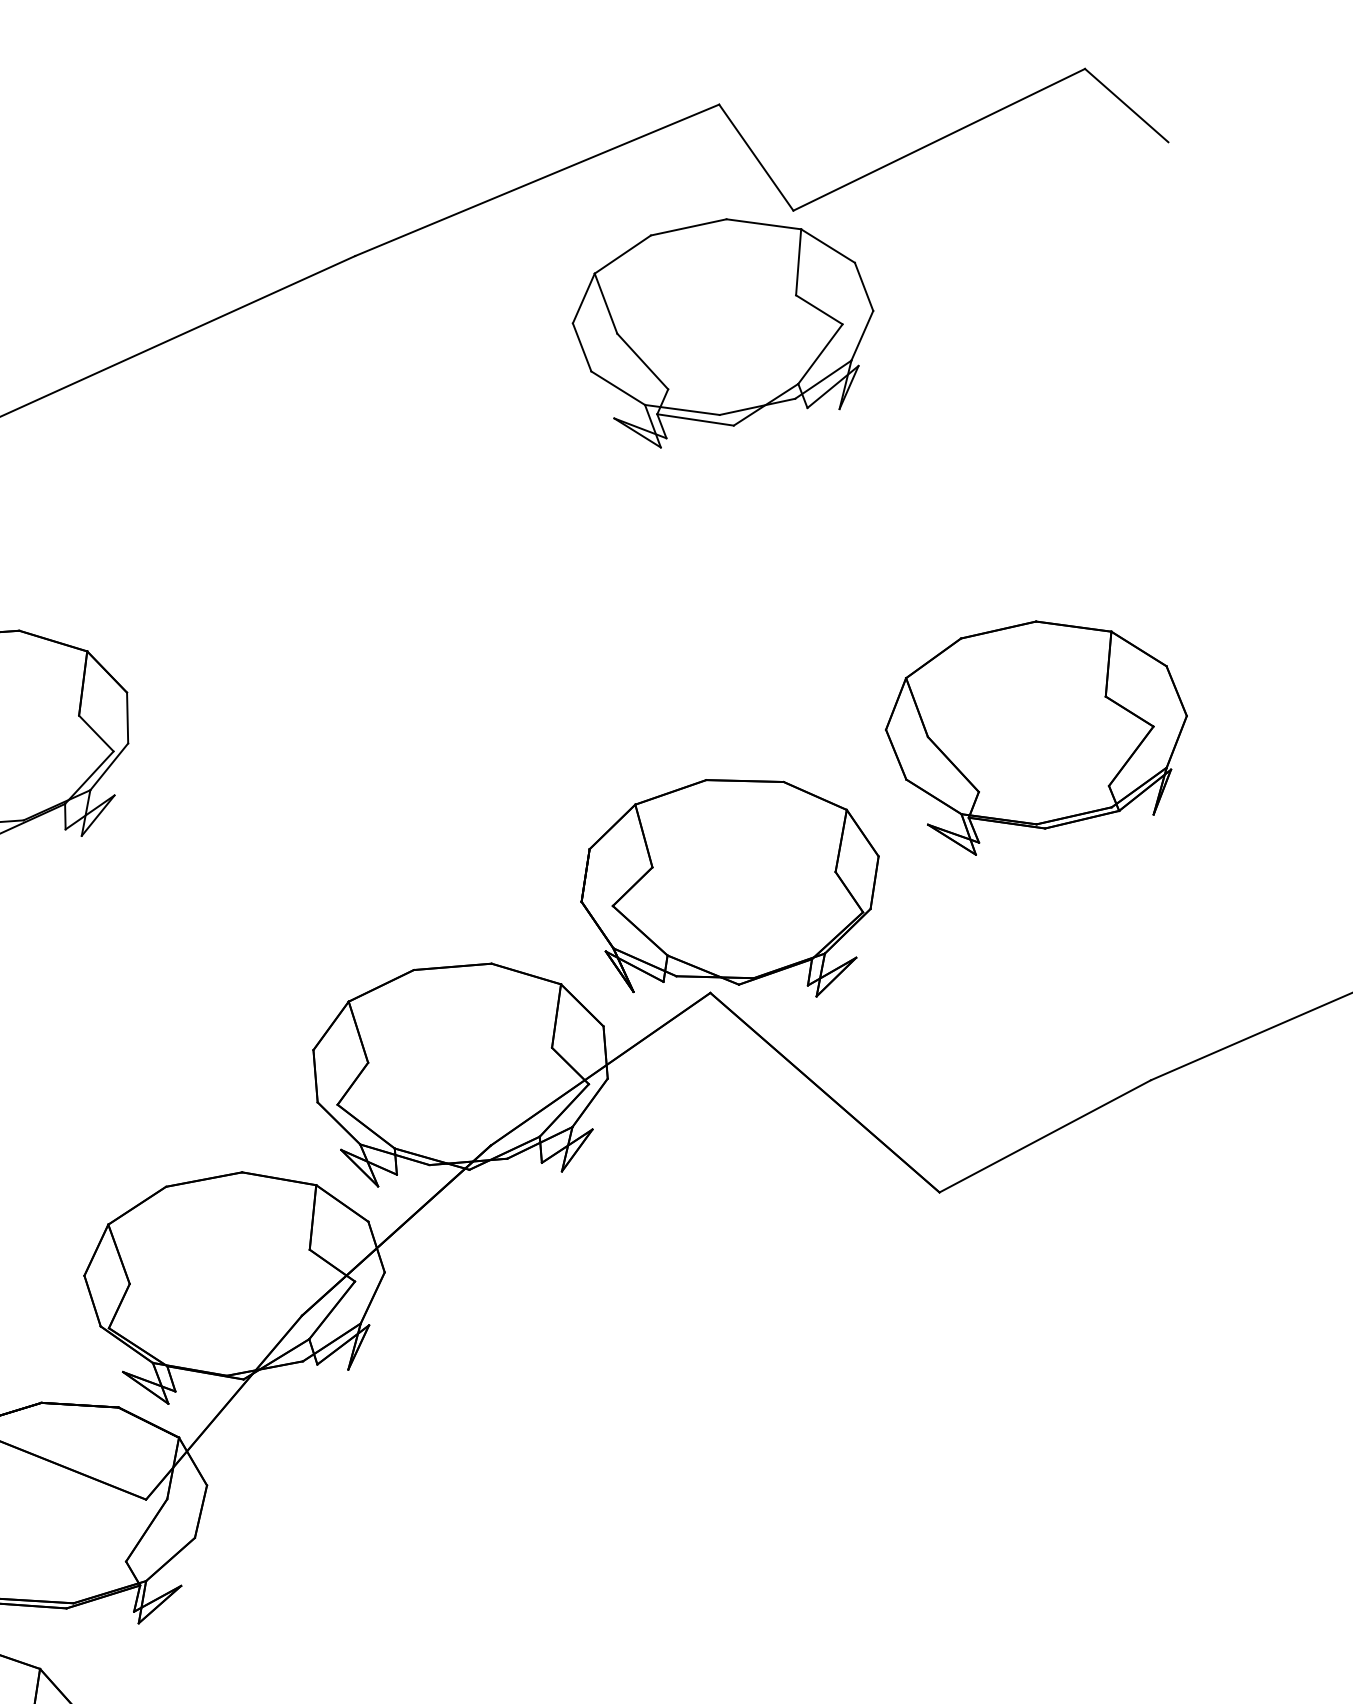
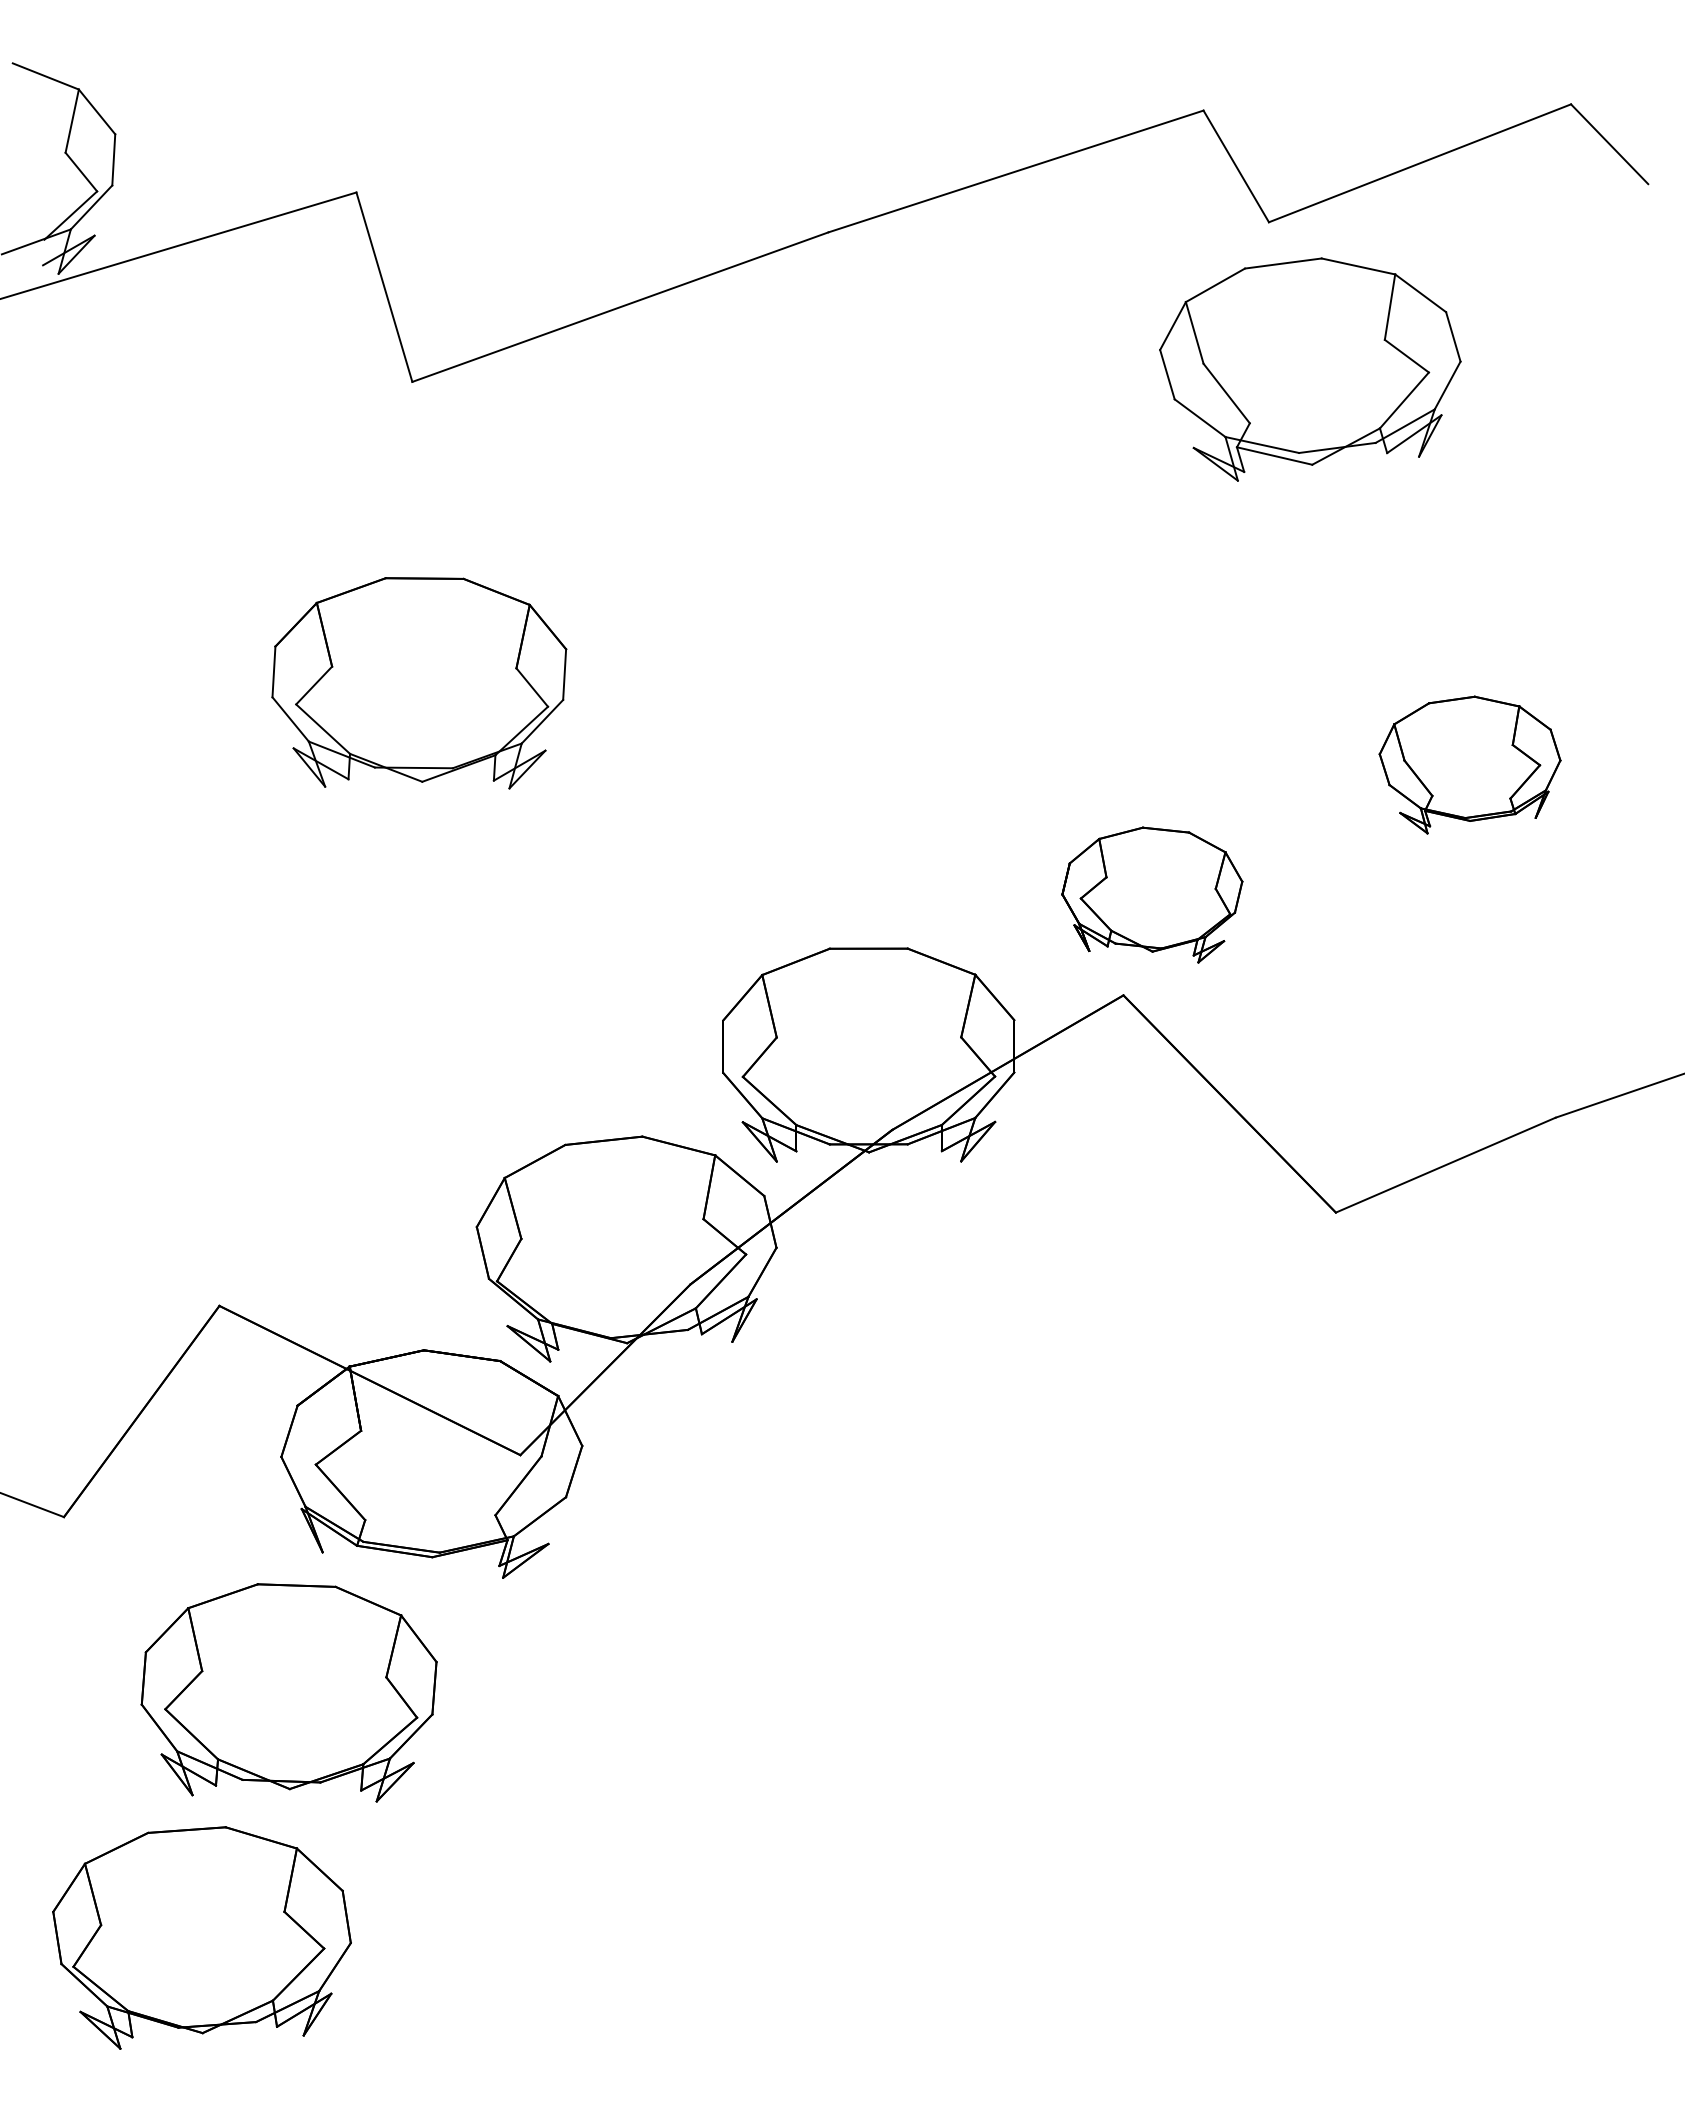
part: (724, 330) -> (1310, 369), moved
part: (1036, 735) -> (1469, 764), size x0.6
part: (731, 890) -> (1152, 894), size x0.6

